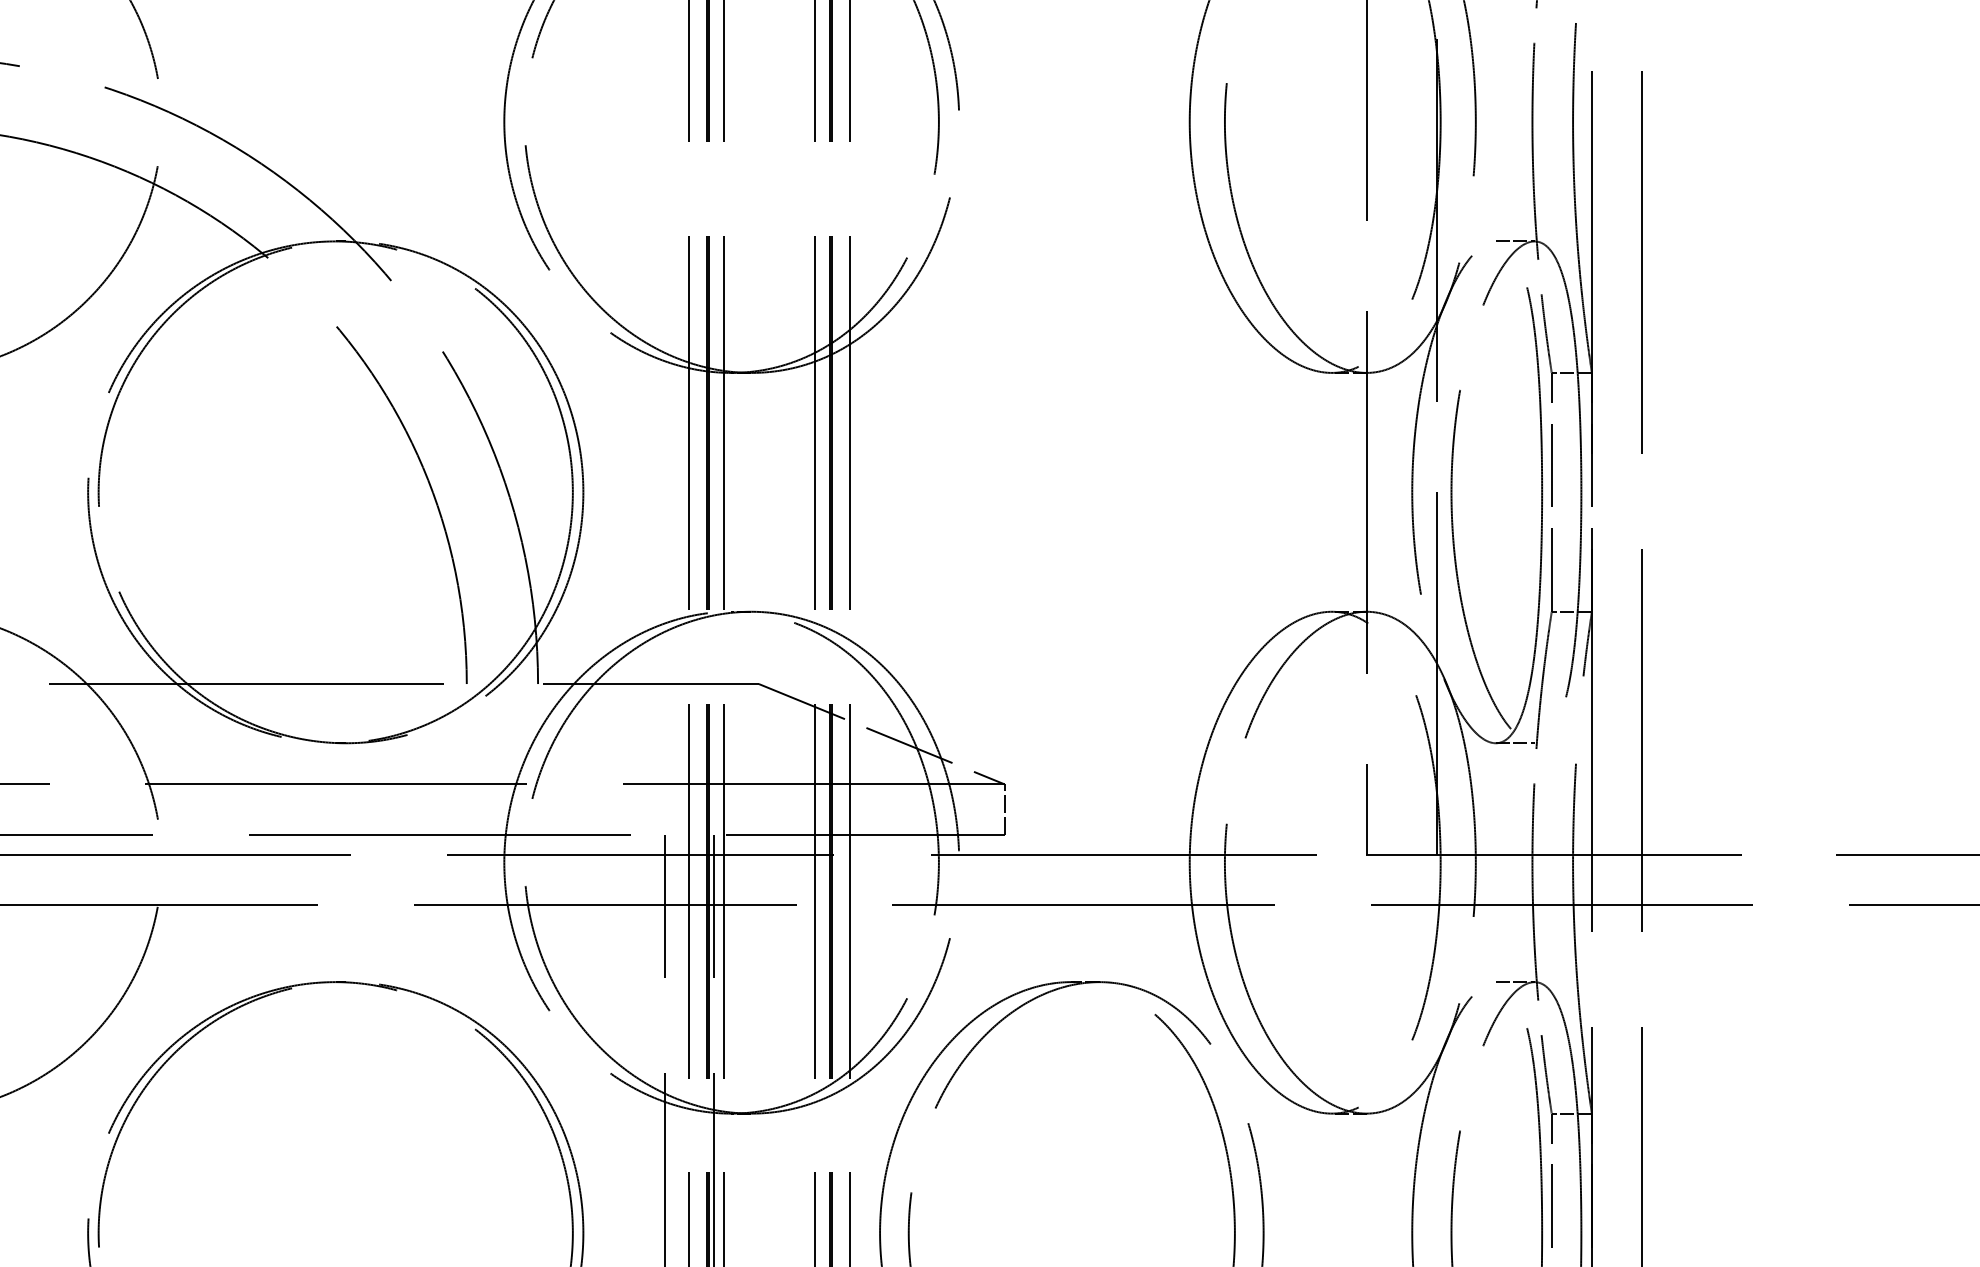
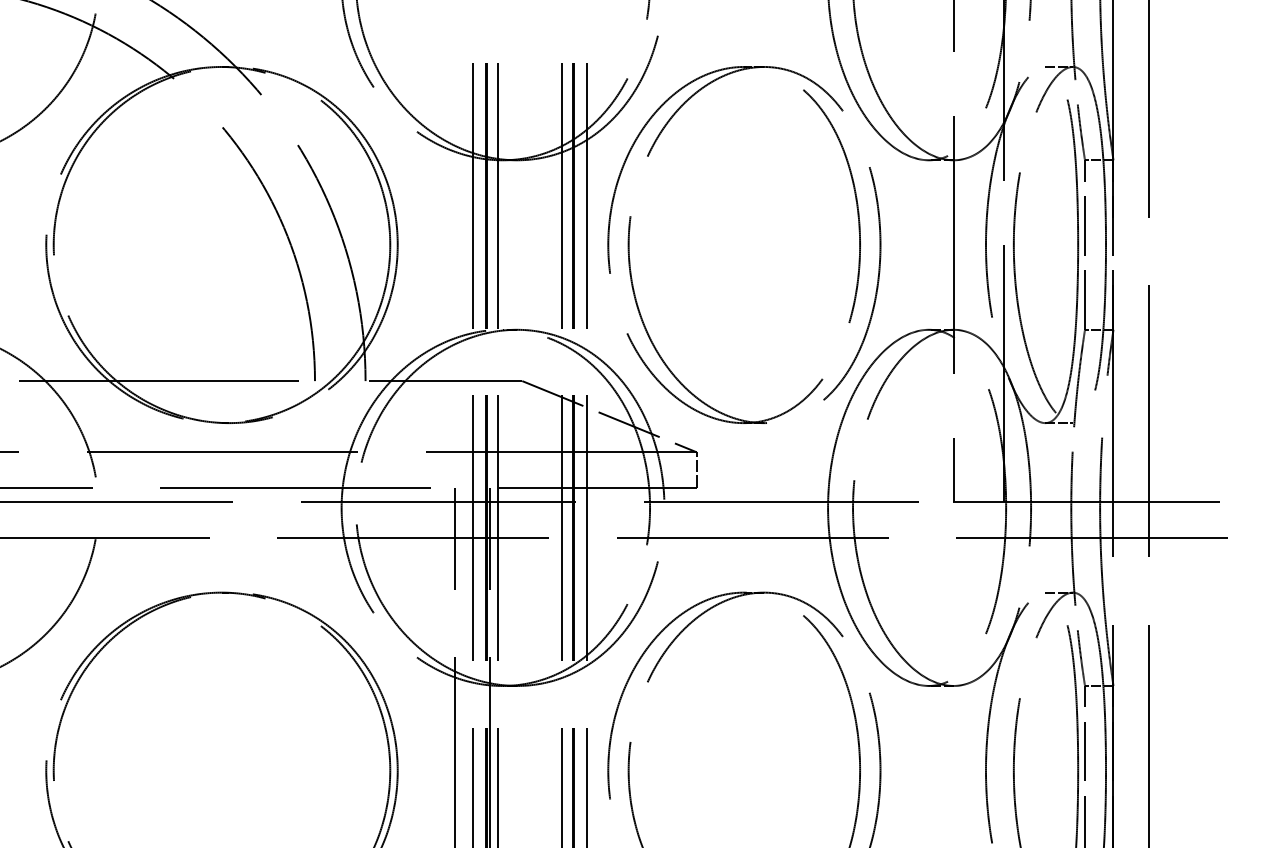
part: (910, 507) -> (629, 255), added

